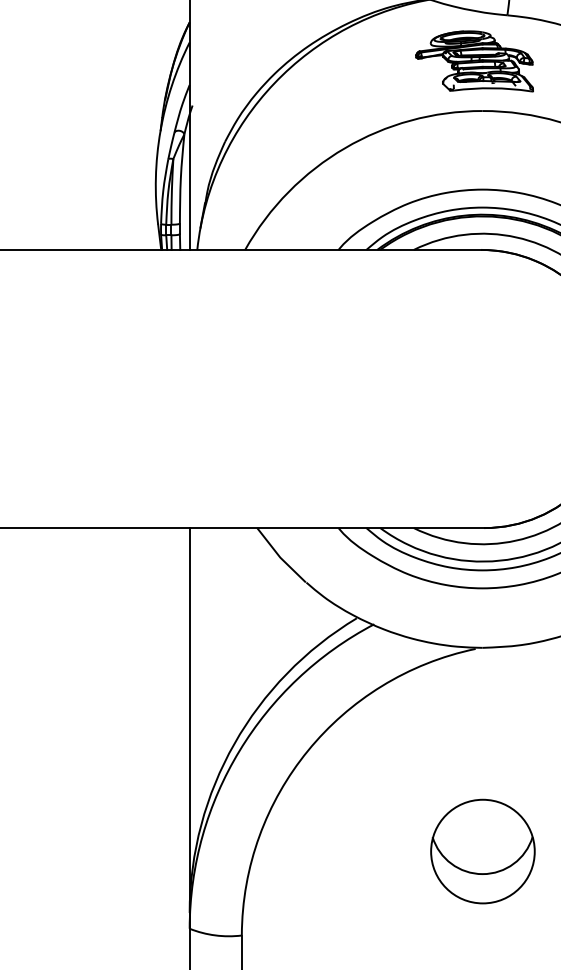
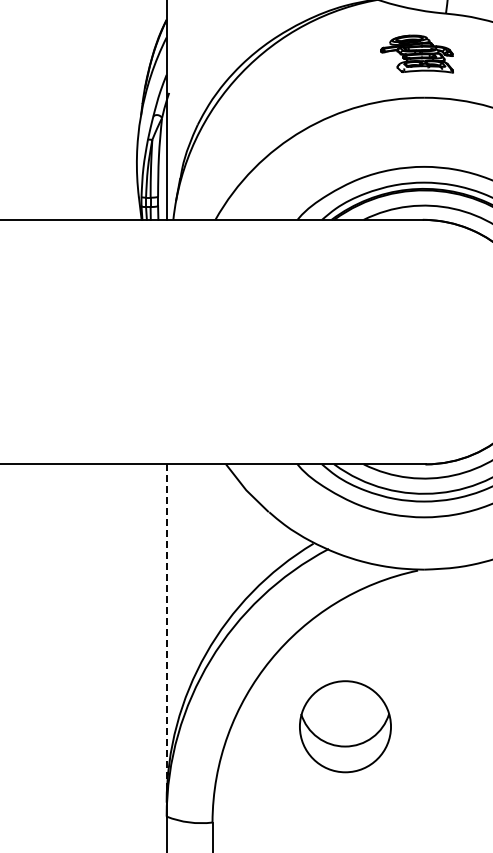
part: (473, 60) -> (416, 53), size x0.7
line: (189, 721) -> (166, 634), solid -> dashed
part: (482, 851) -> (345, 726), moved

